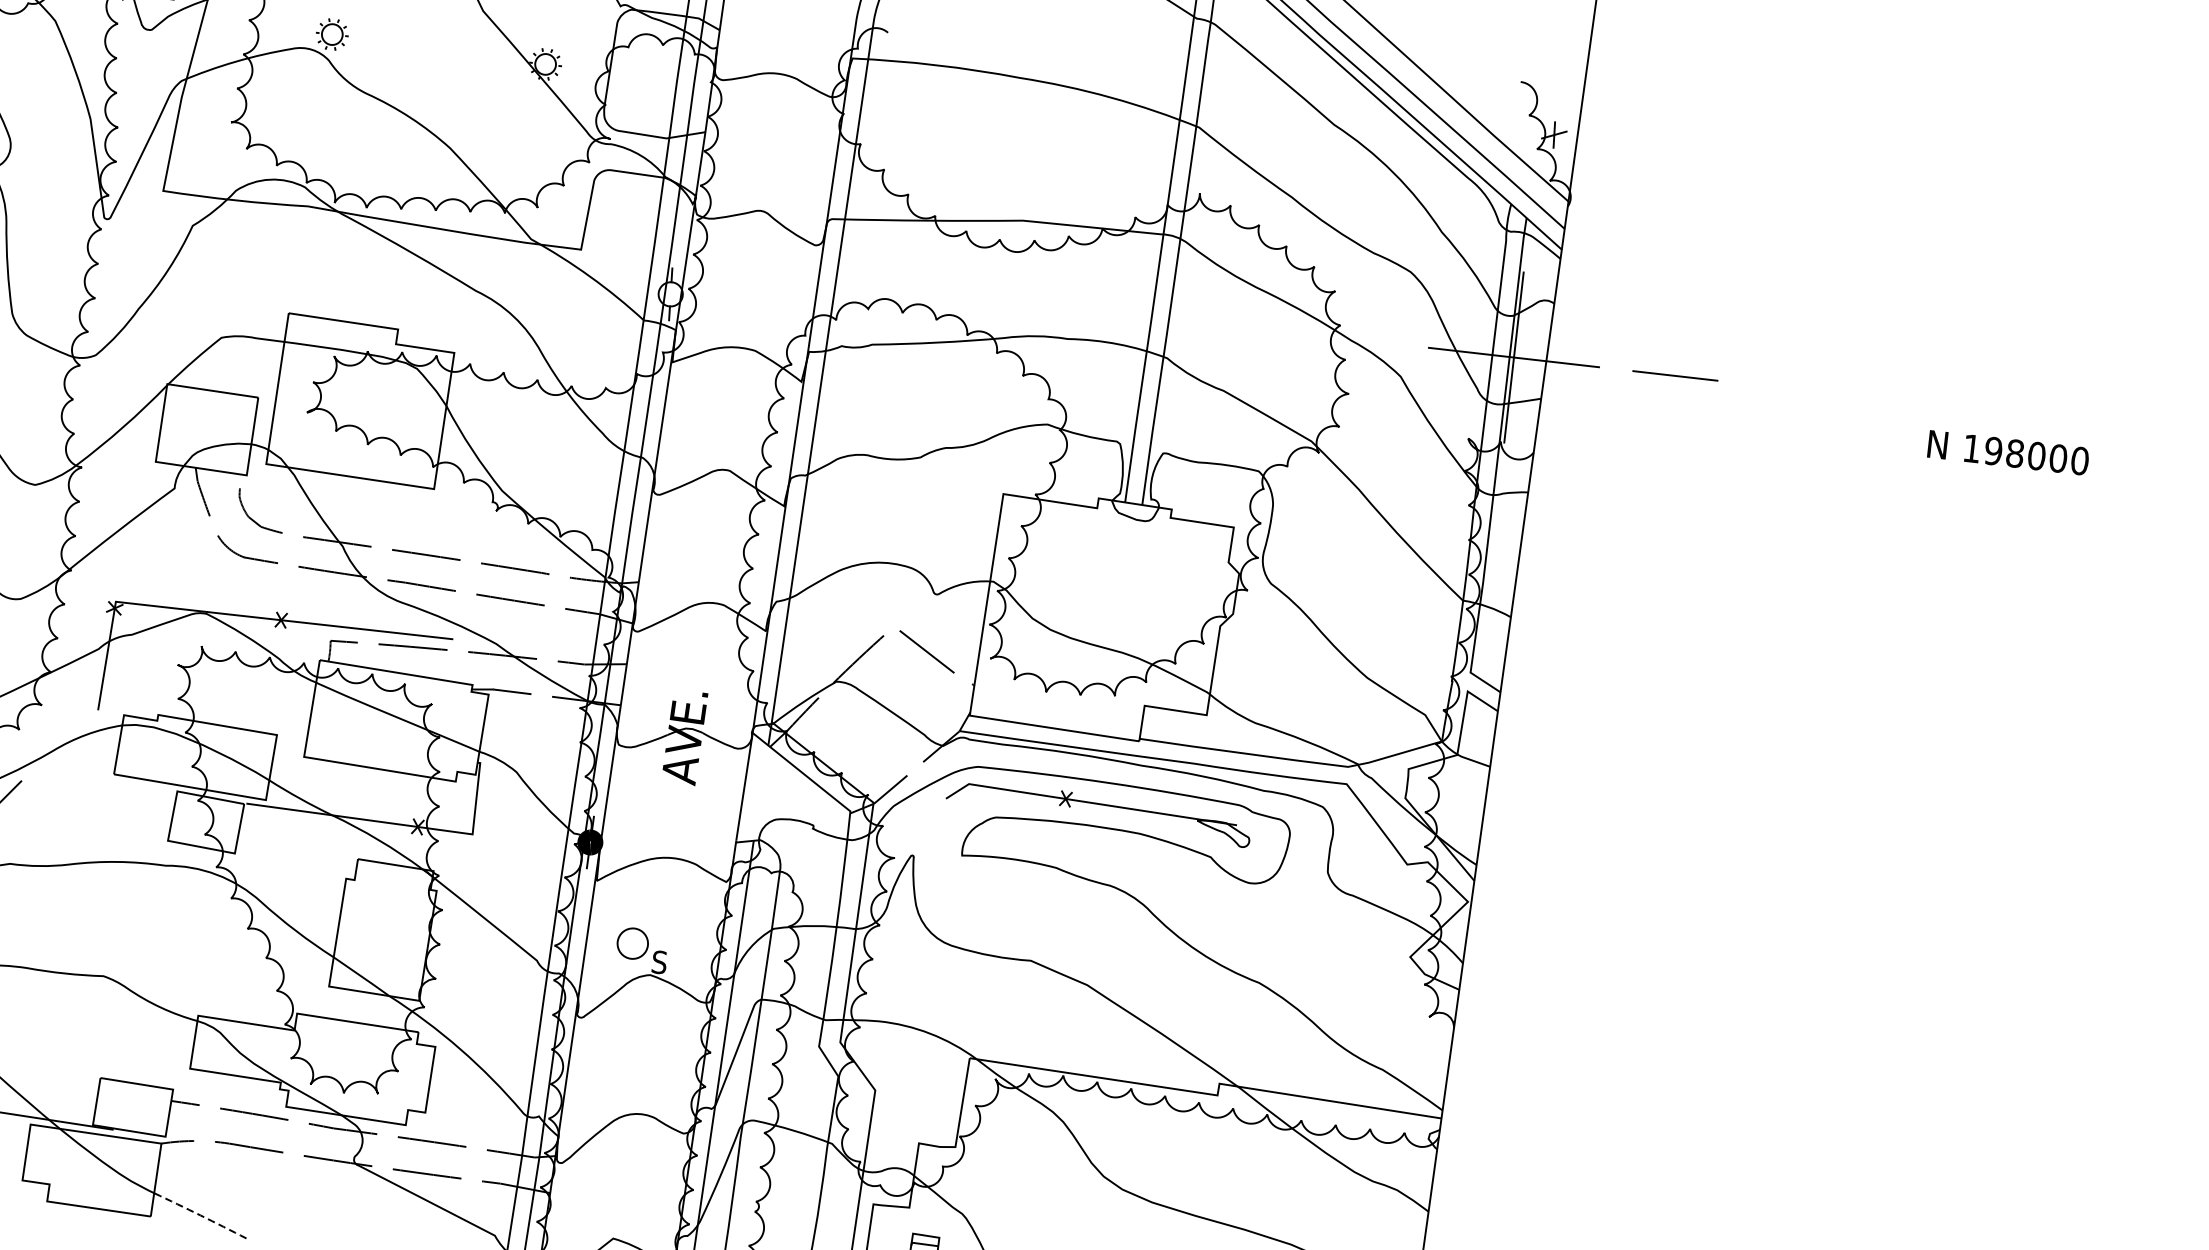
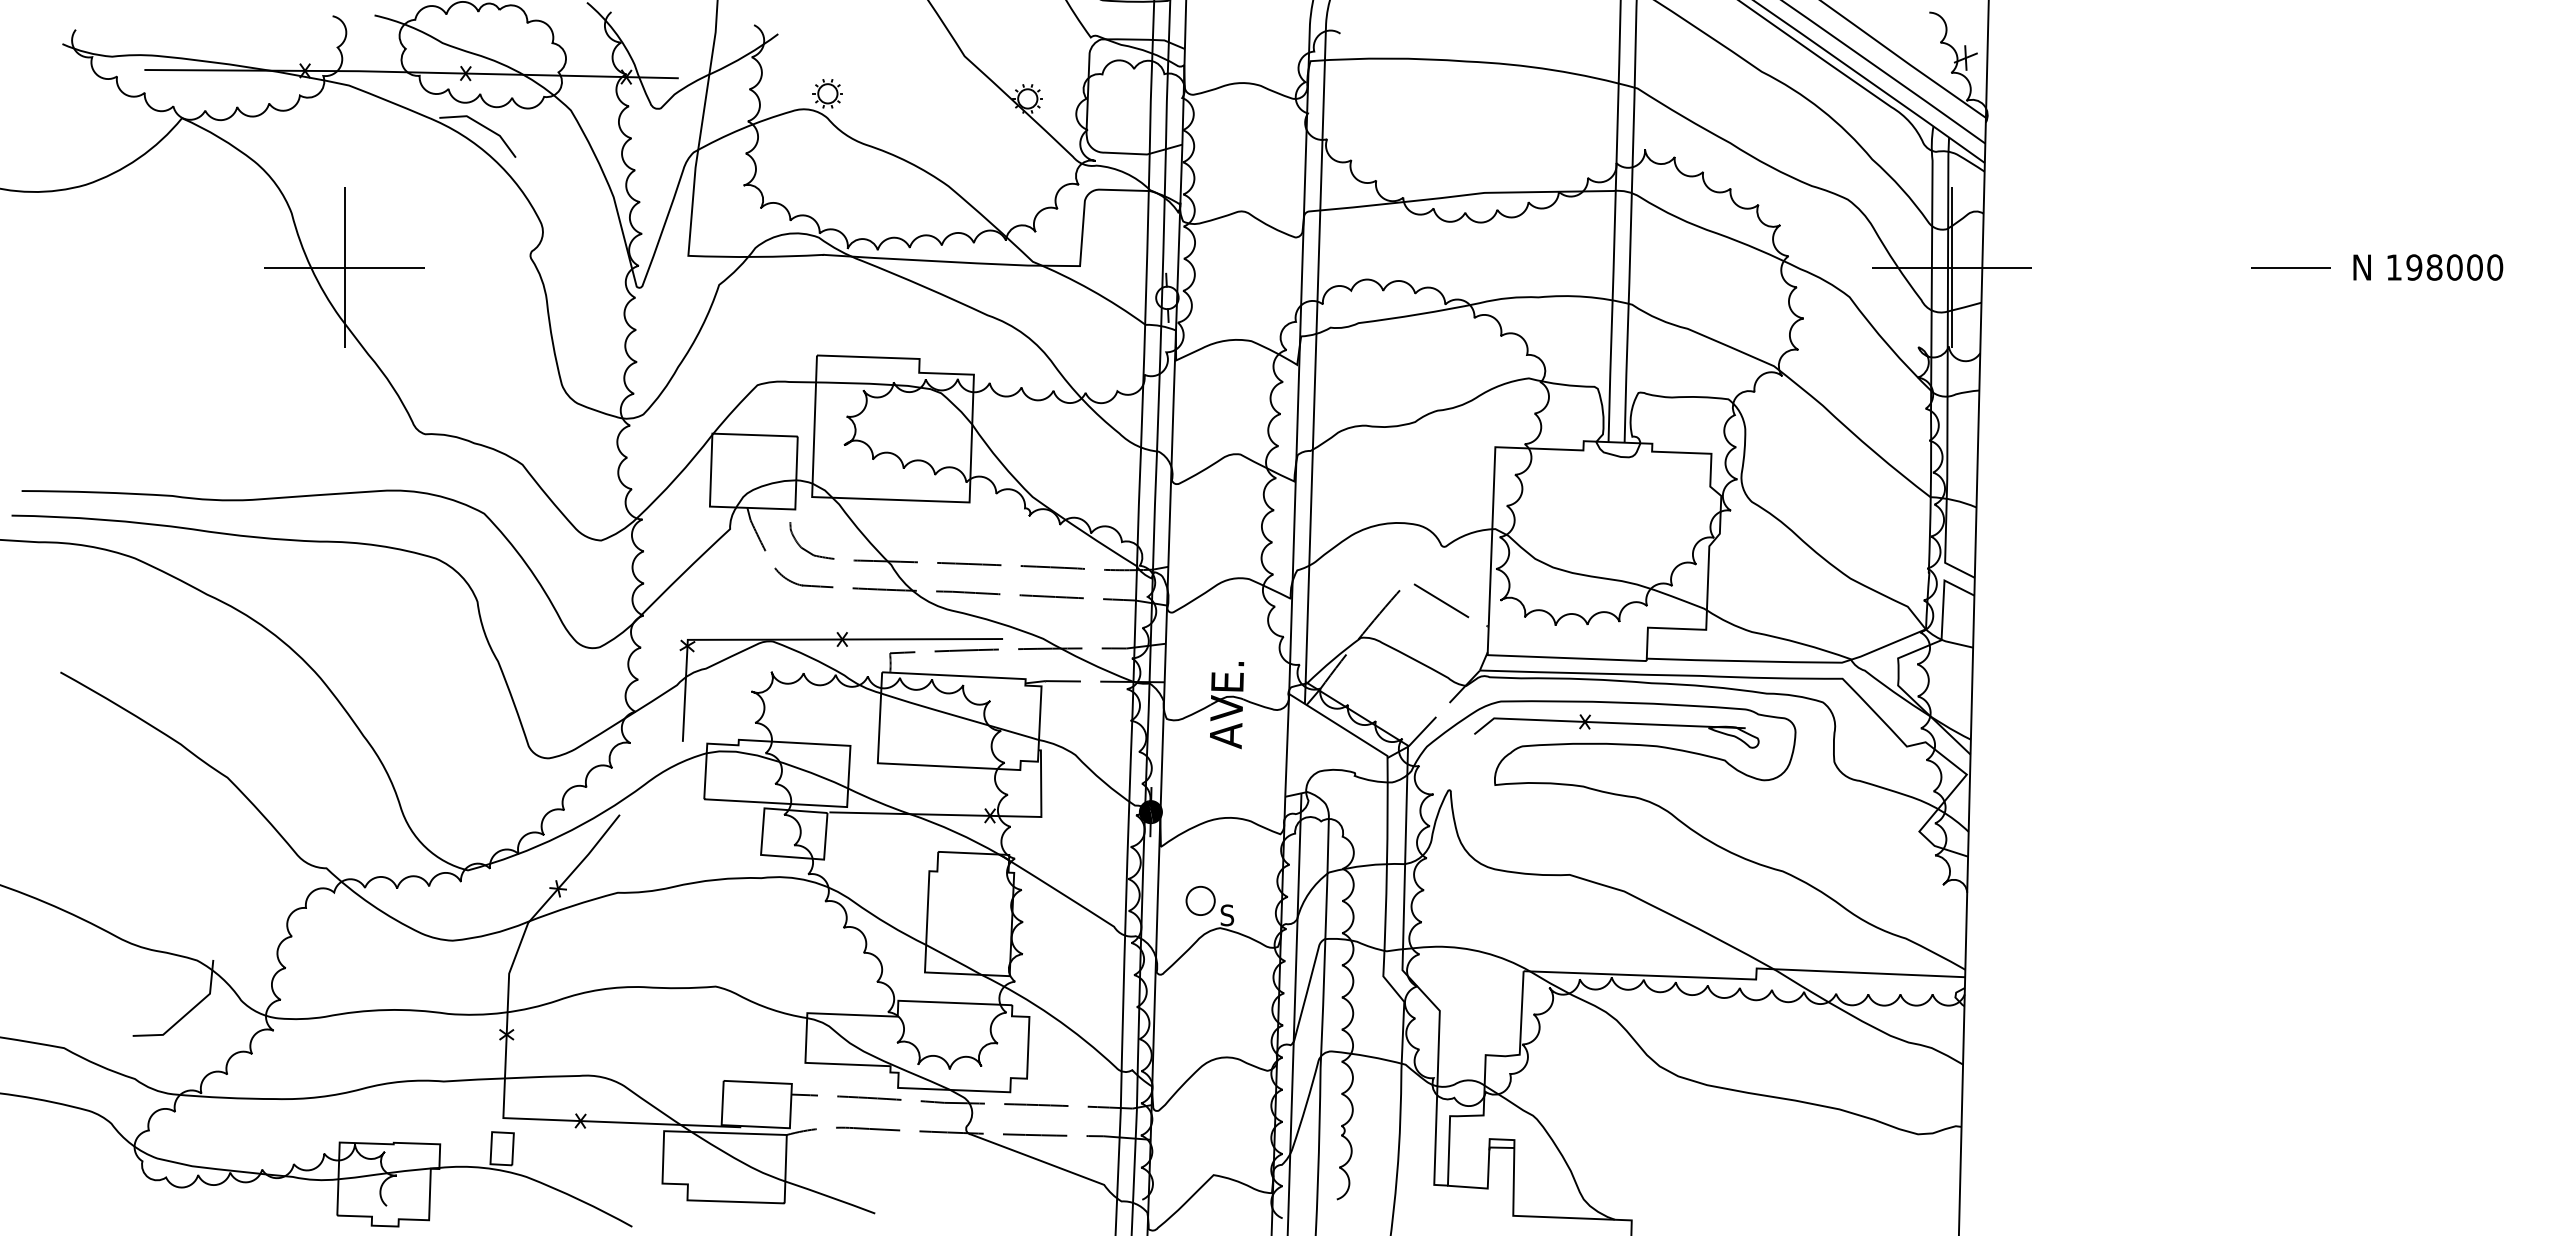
line: (1674, 375) -> (2290, 267), moved
text: (2008, 452) -> (2428, 267), moved
line: (200, 1215) -> (830, 1197), dashed -> solid

